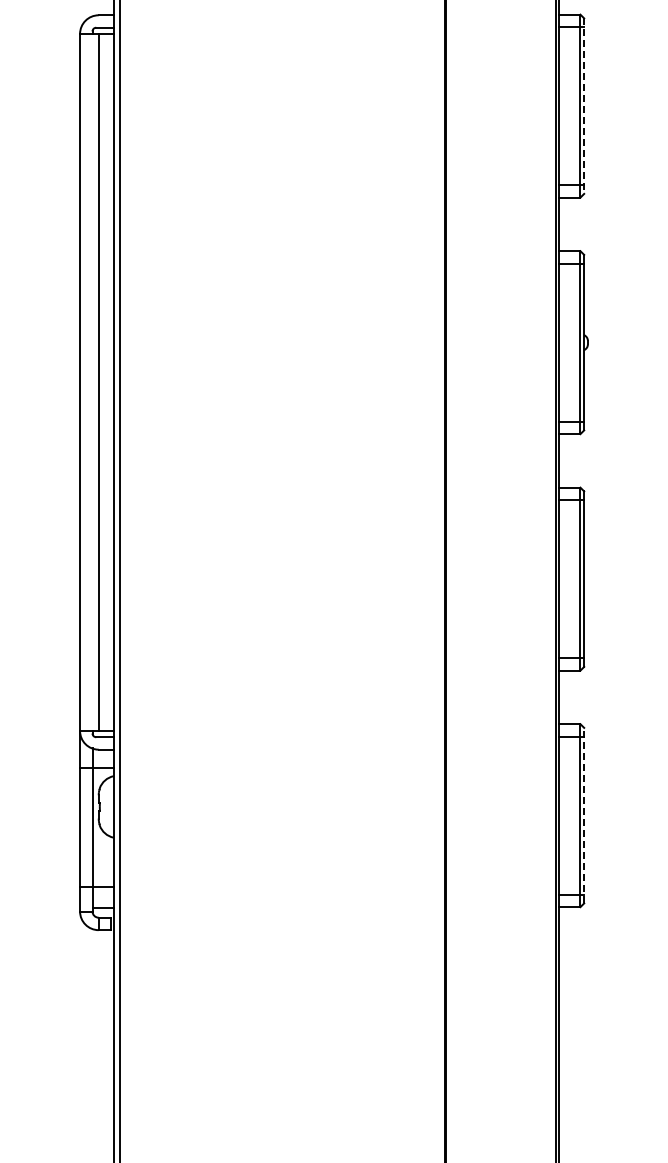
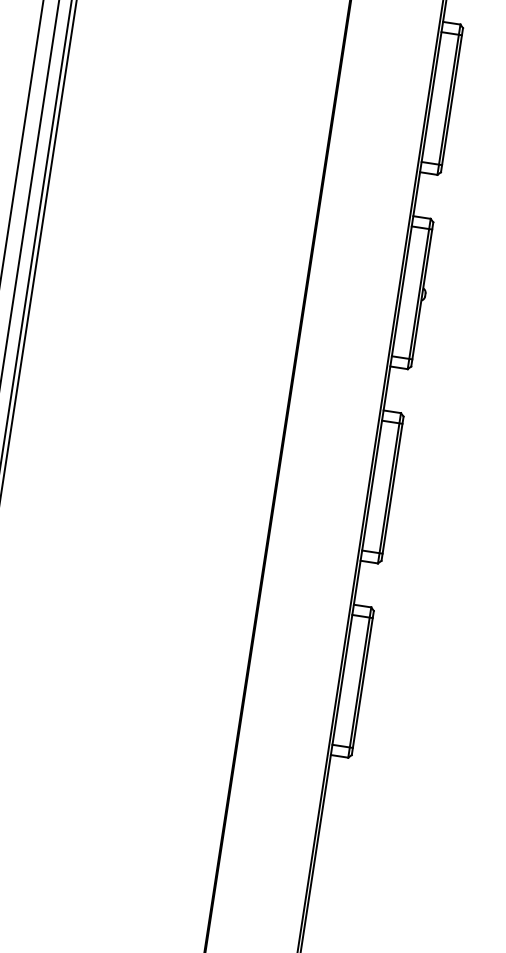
line: (584, 106) -> (452, 100), dashed -> solid
line: (584, 815) -> (363, 682), dashed -> solid

